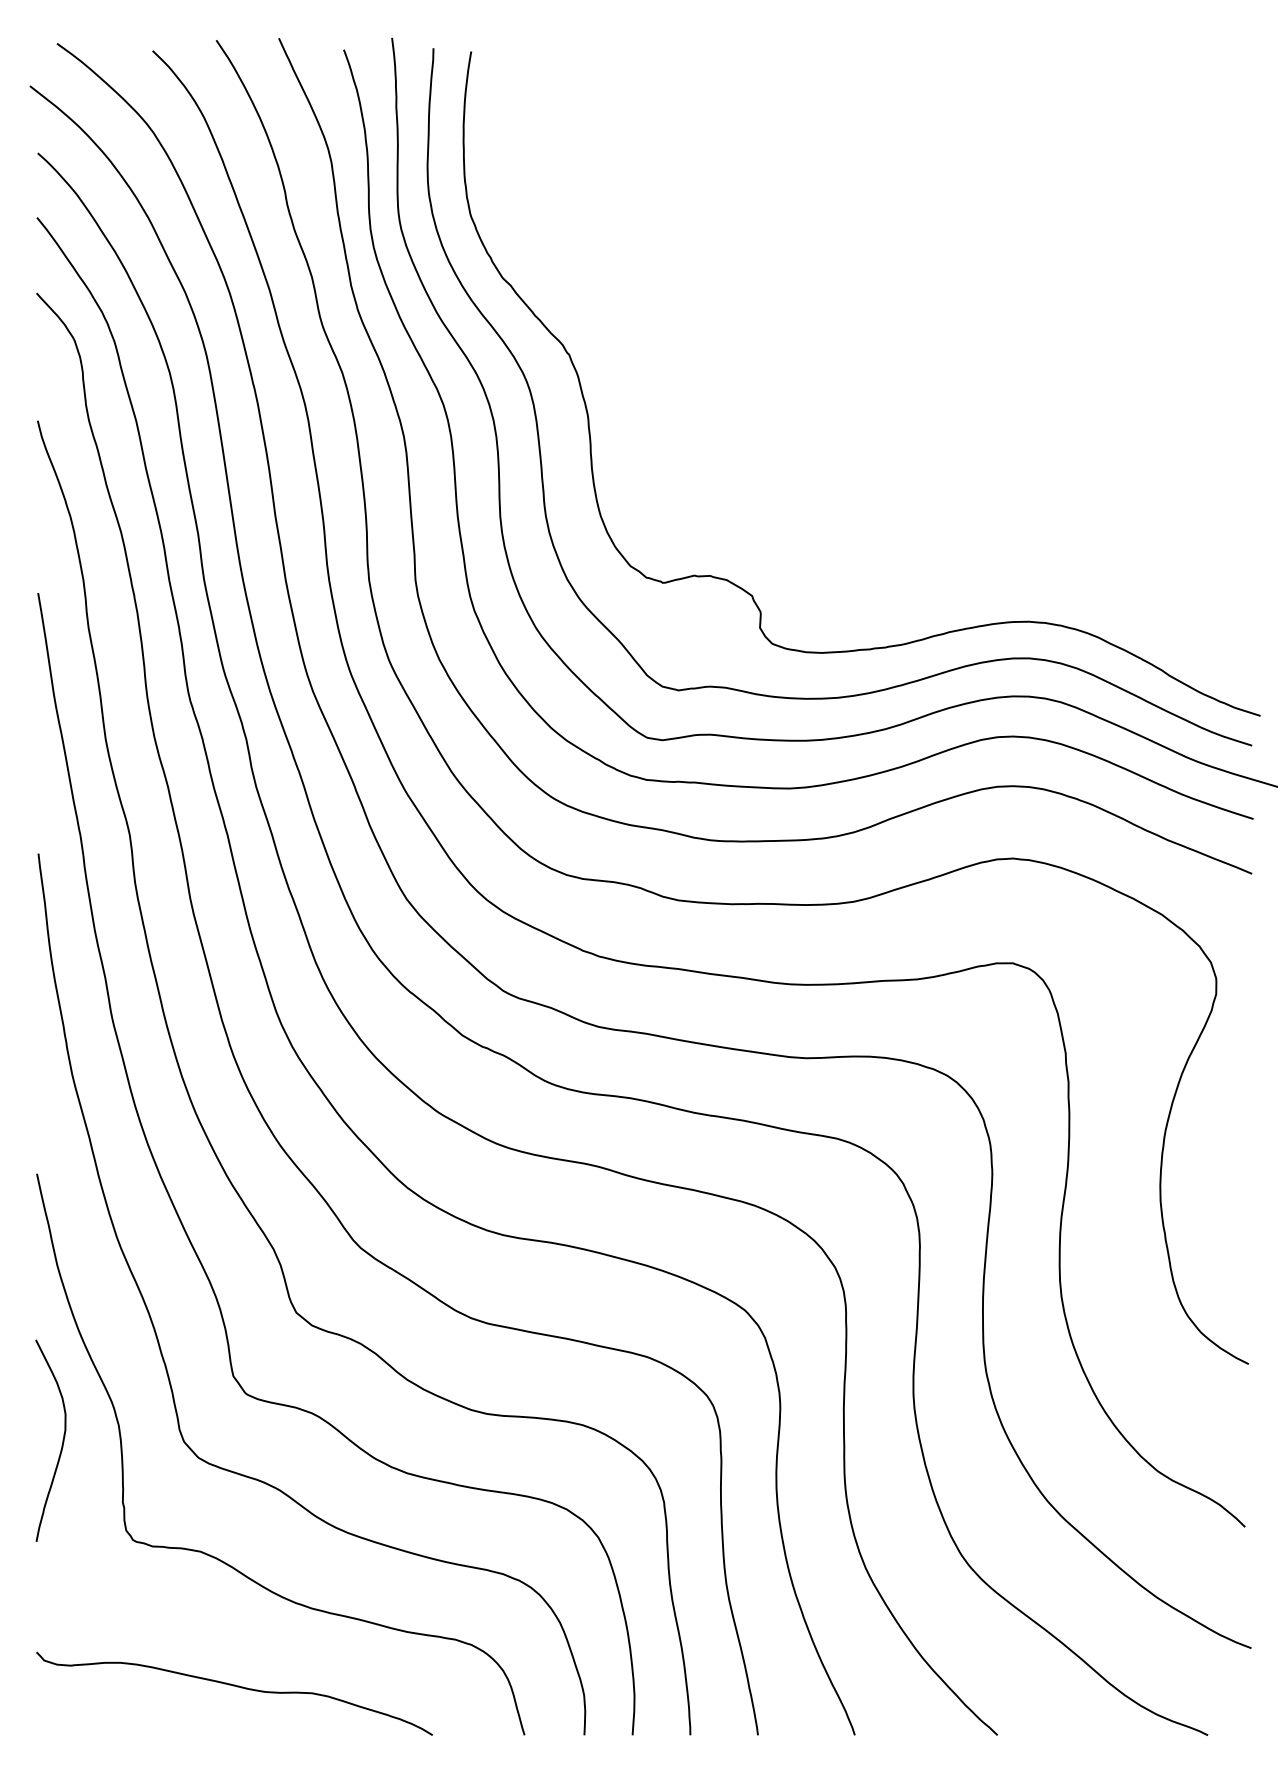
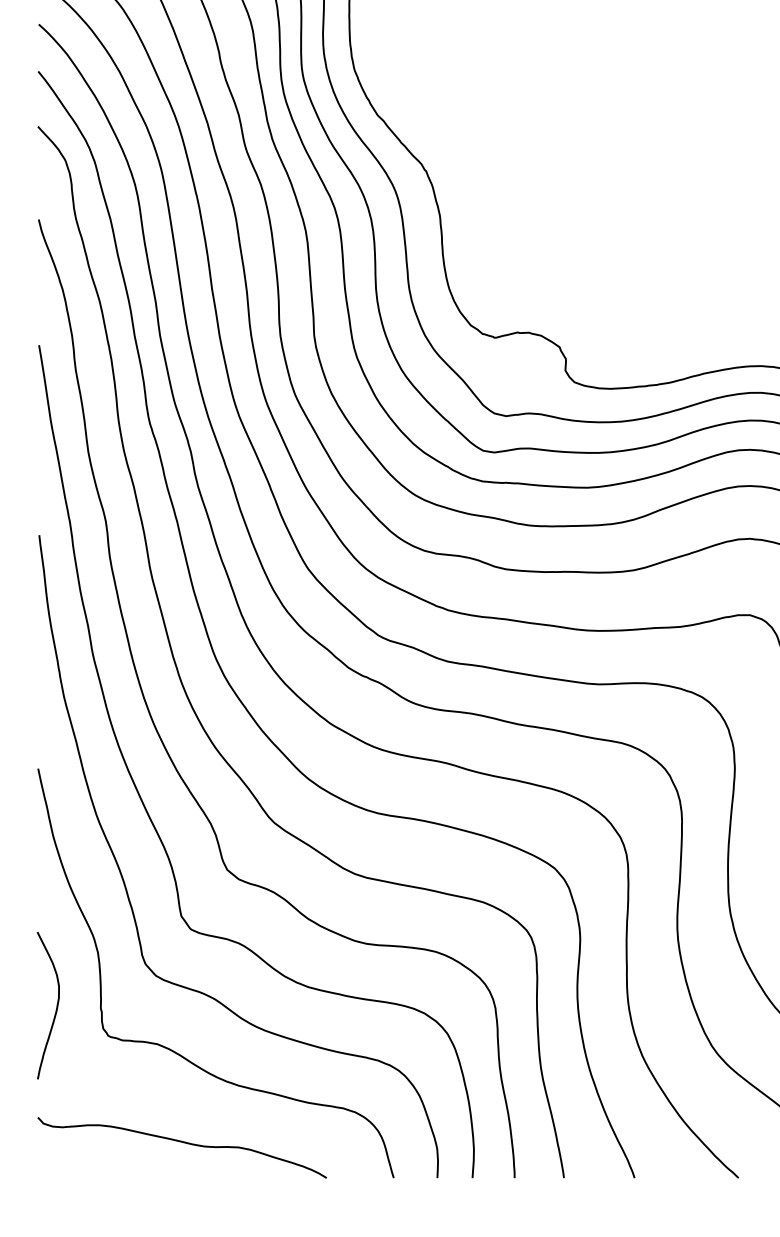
curve: (62, 1440) -> (56, 1005), moved

